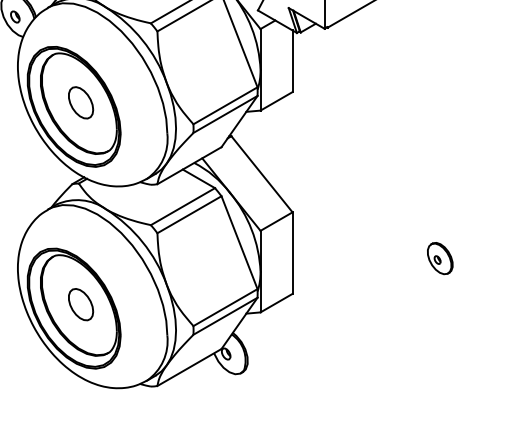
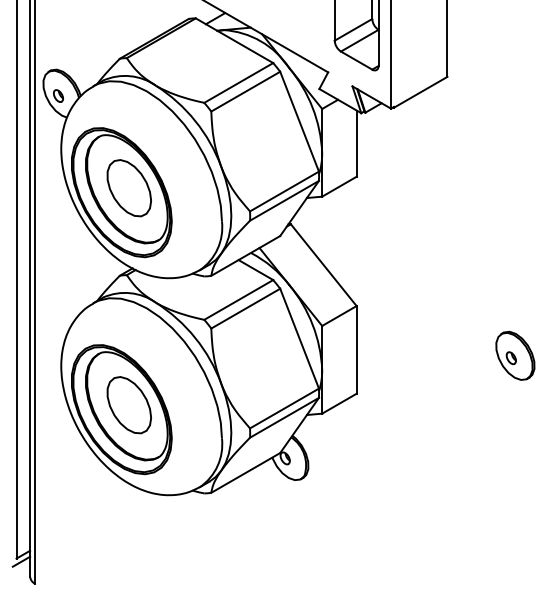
part: (80, 103) -> (128, 188), size x1.67
part: (440, 258) -> (515, 355), size x1.43
part: (80, 304) -> (128, 405), size x1.67

